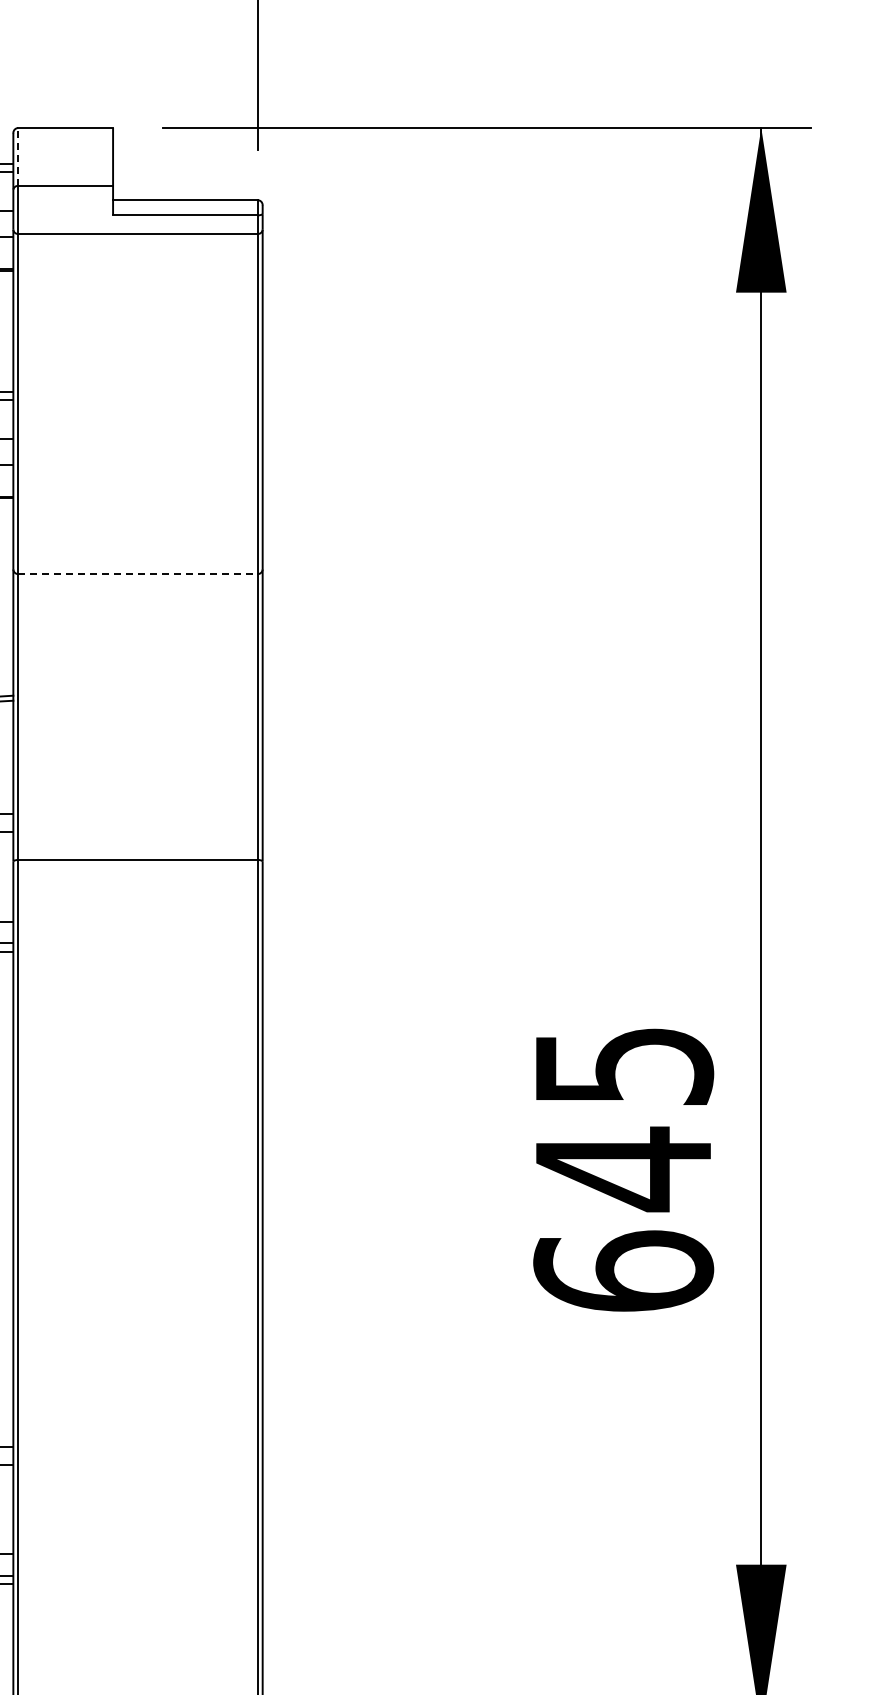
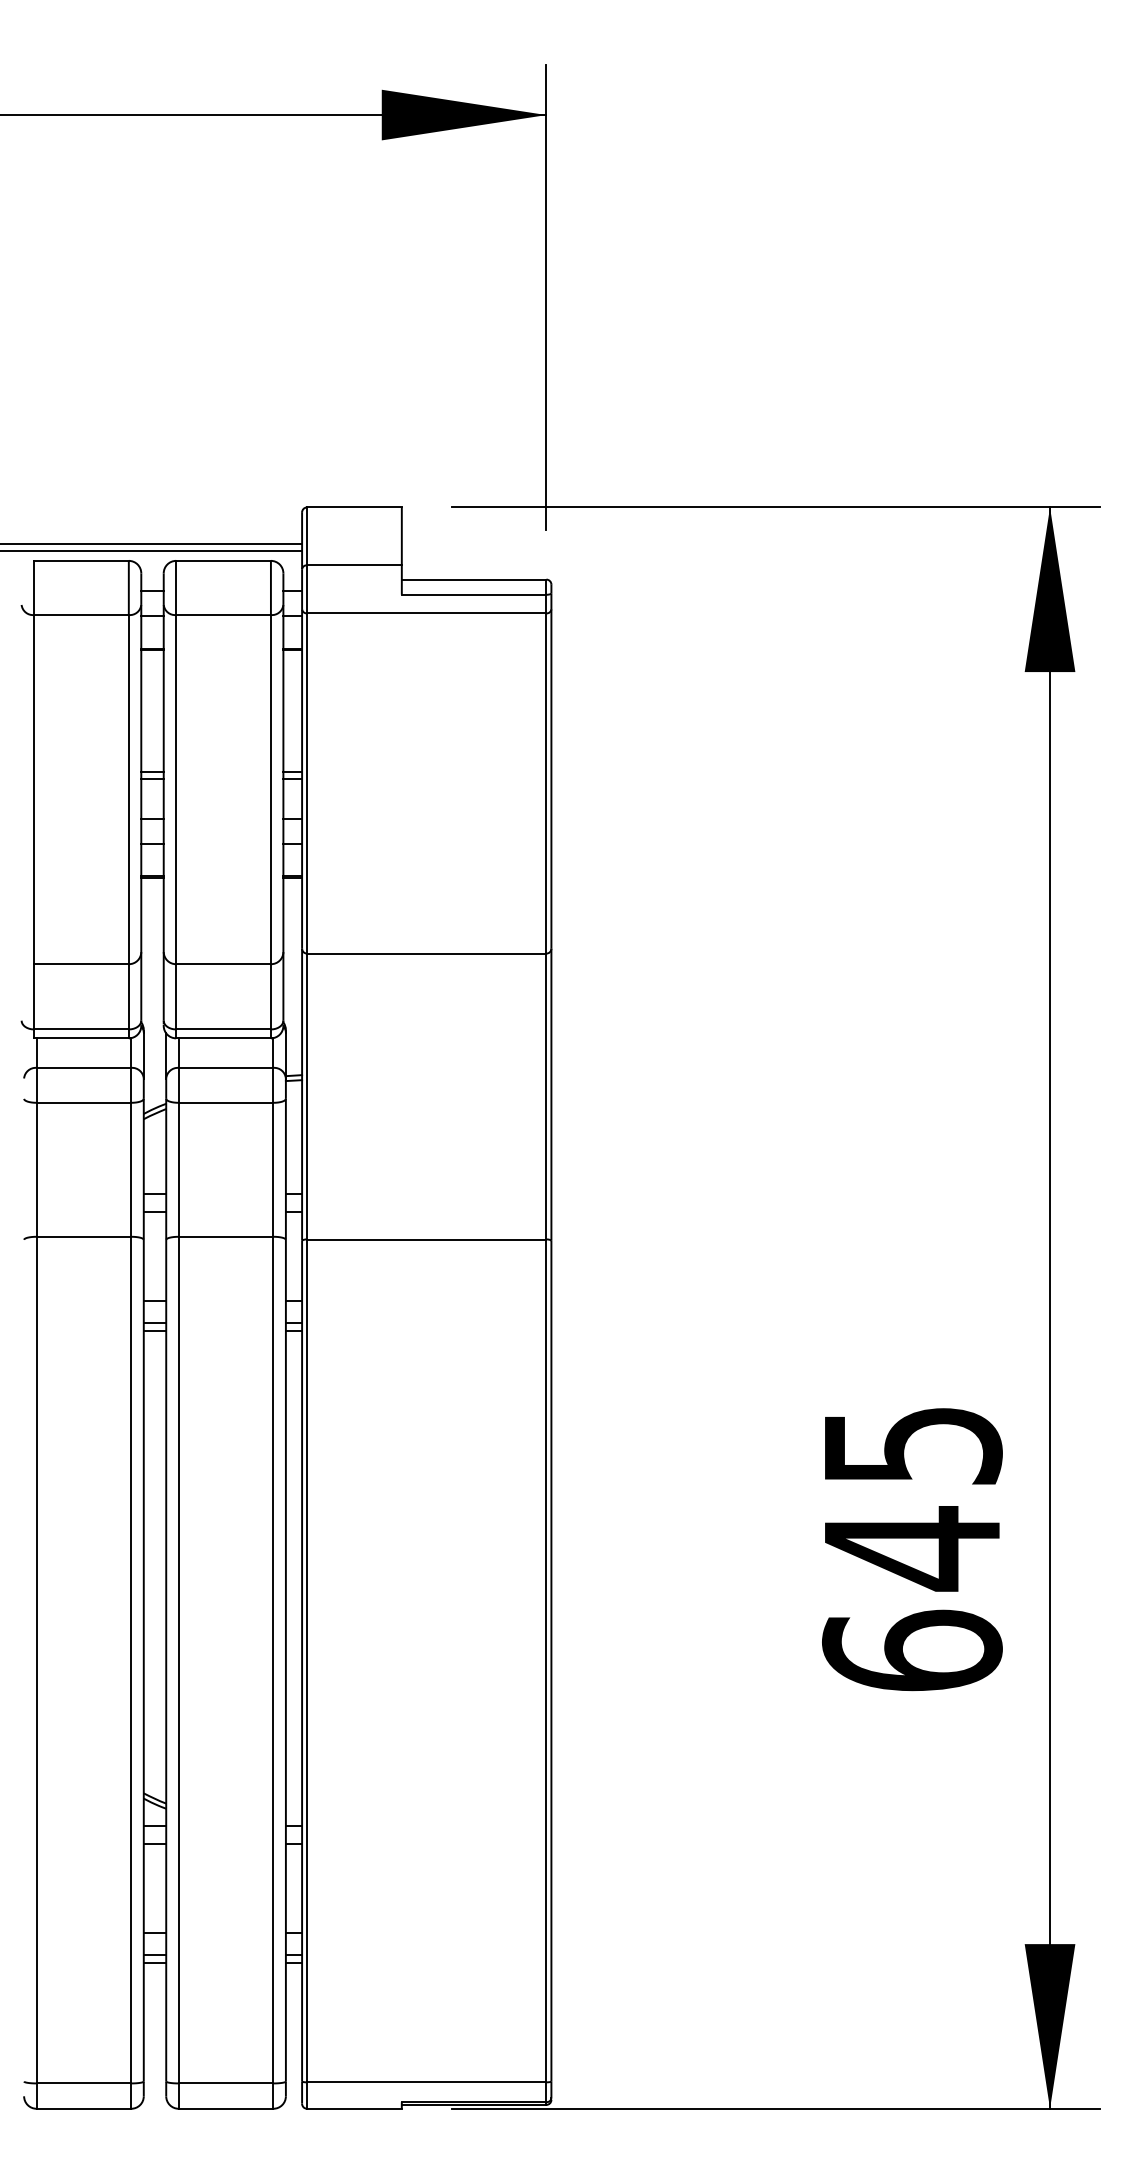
line: (18, 157) -> (307, 536), dashed -> solid
line: (137, 574) -> (426, 953), dashed -> solid

